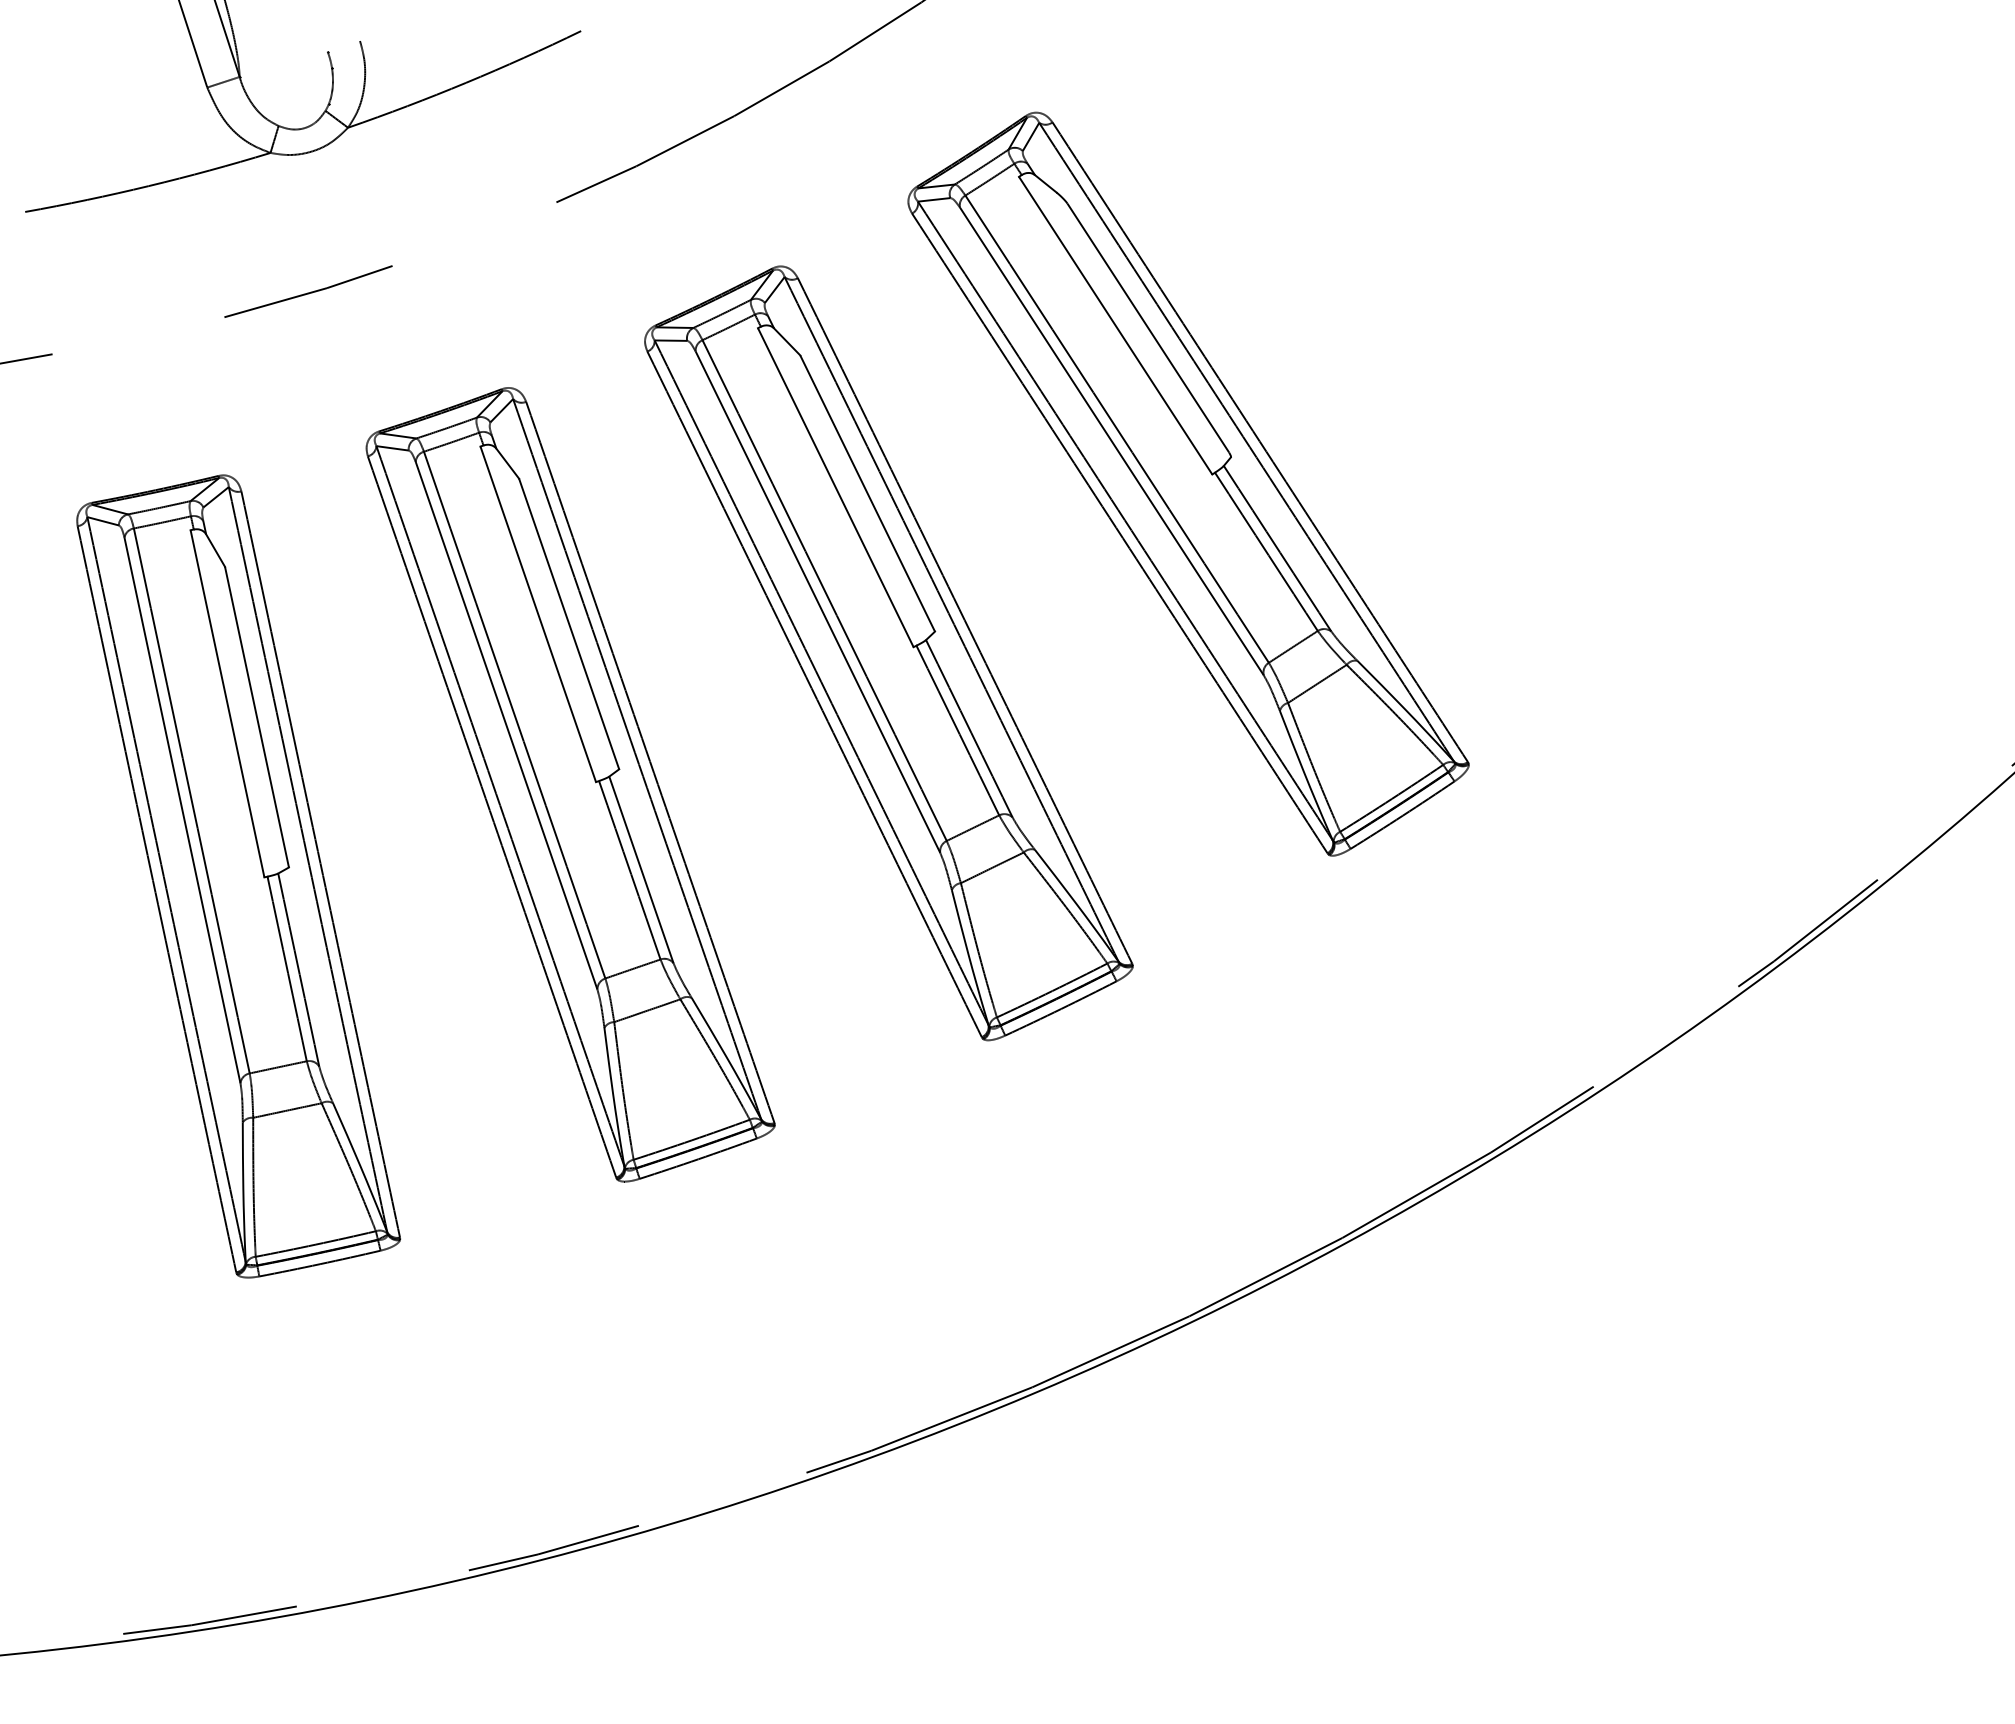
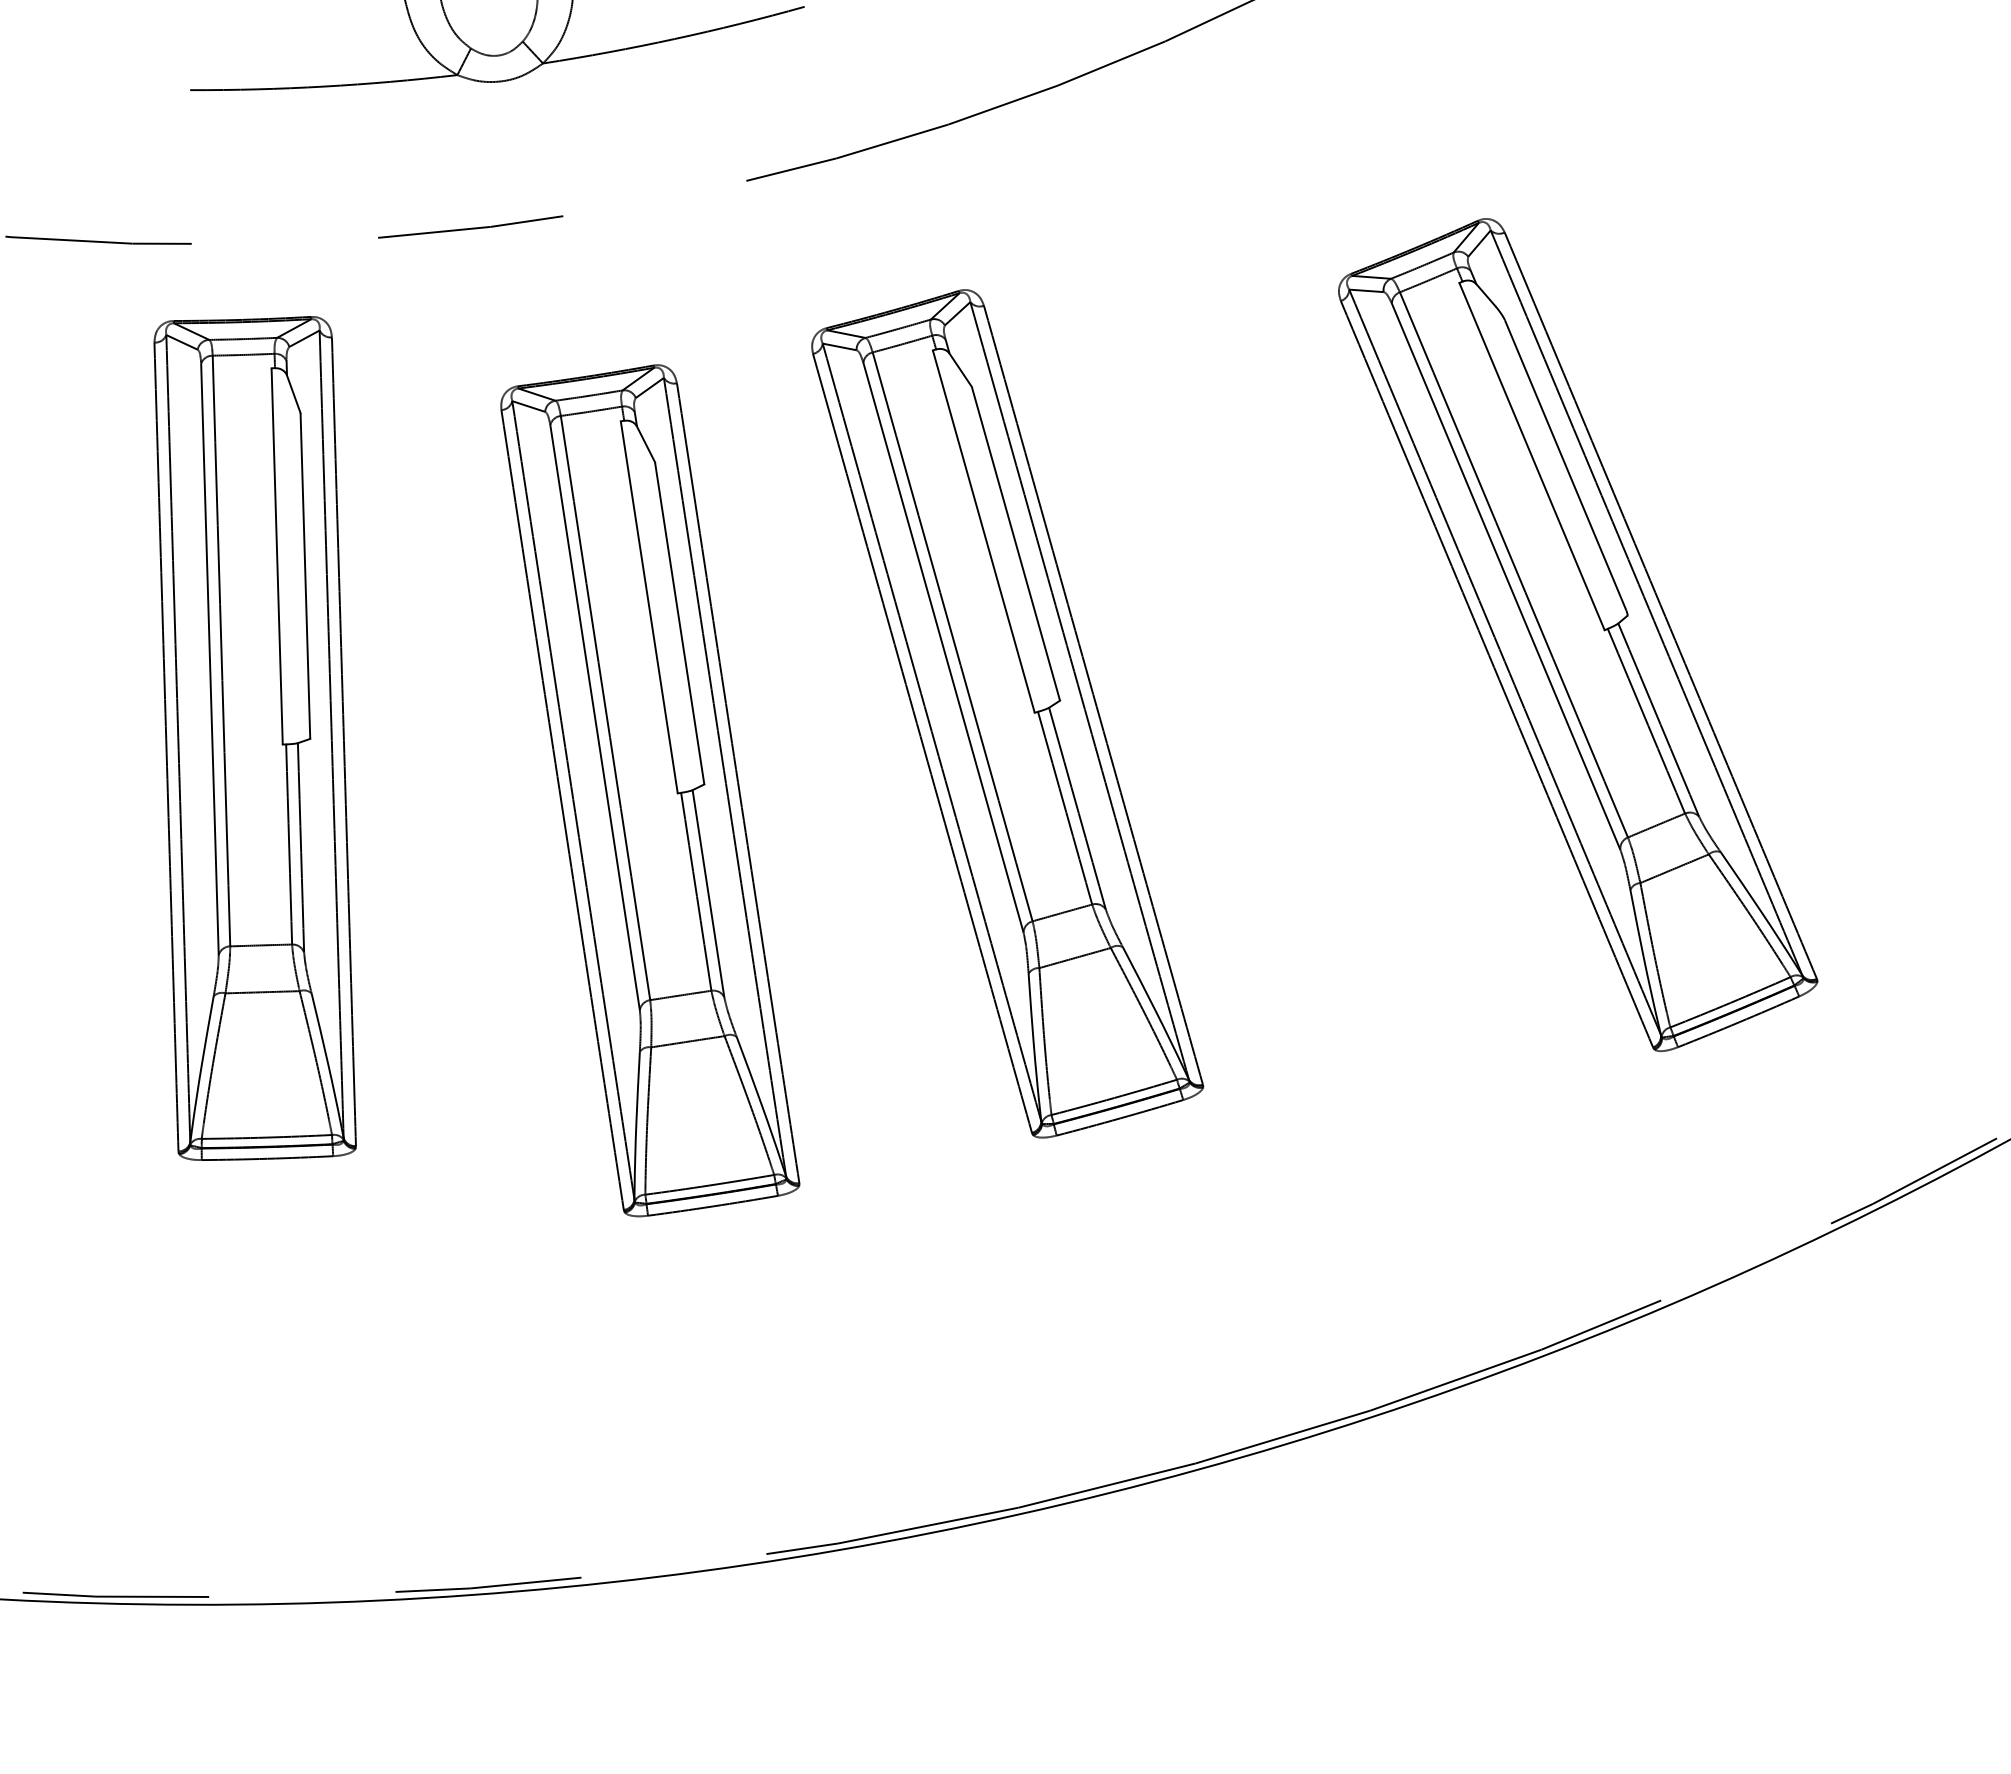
part: (1188, 483) -> (1578, 635), moved
part: (238, 876) -> (255, 738), moved

